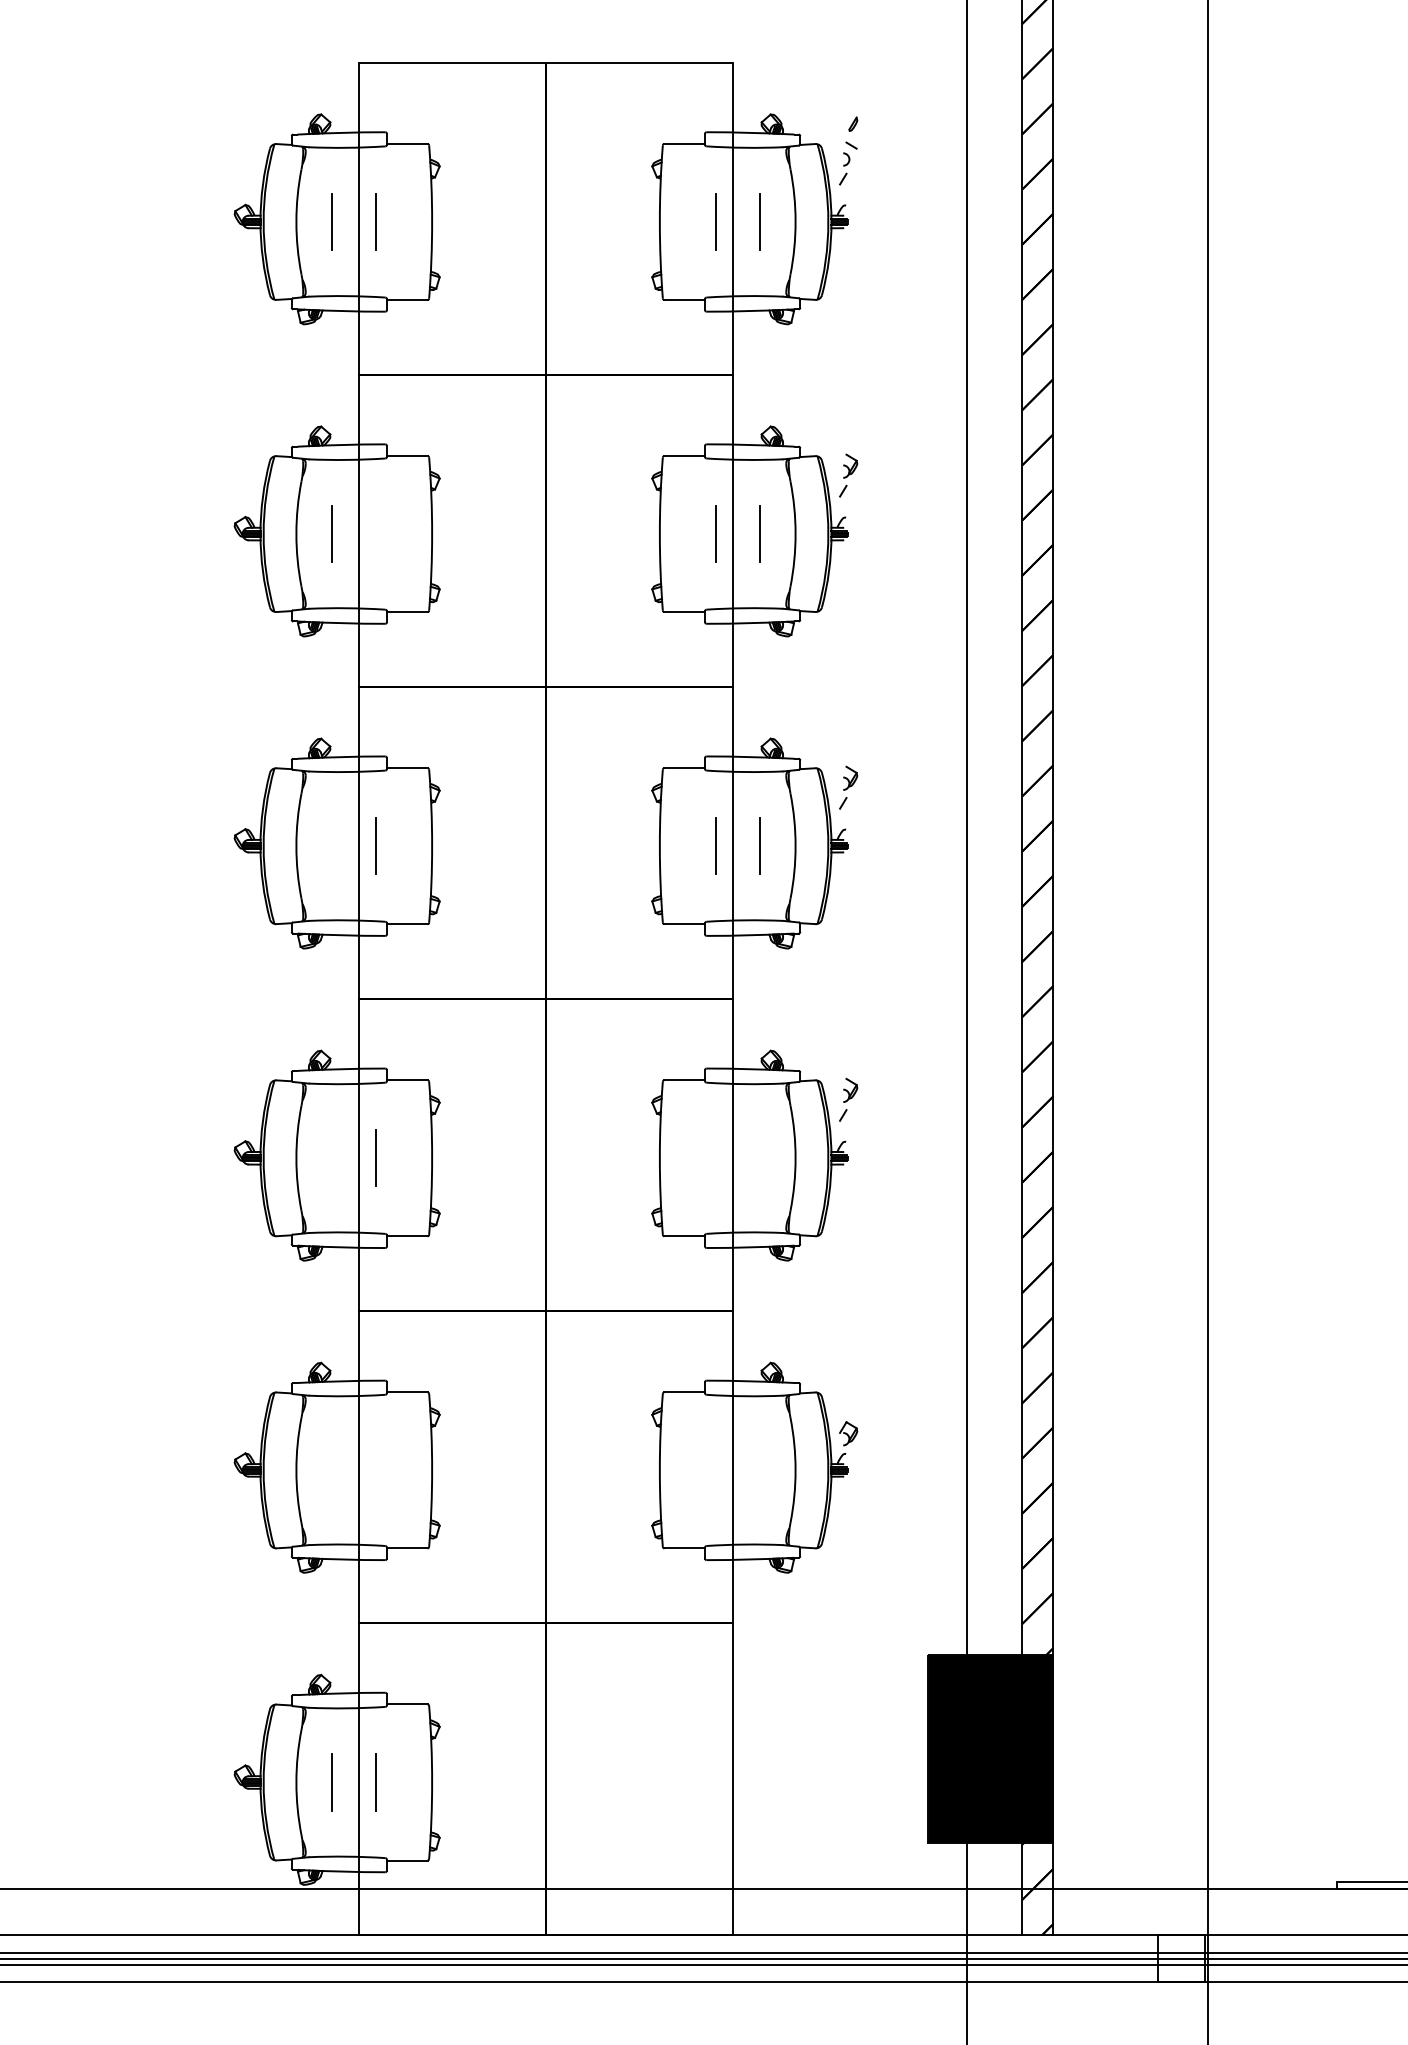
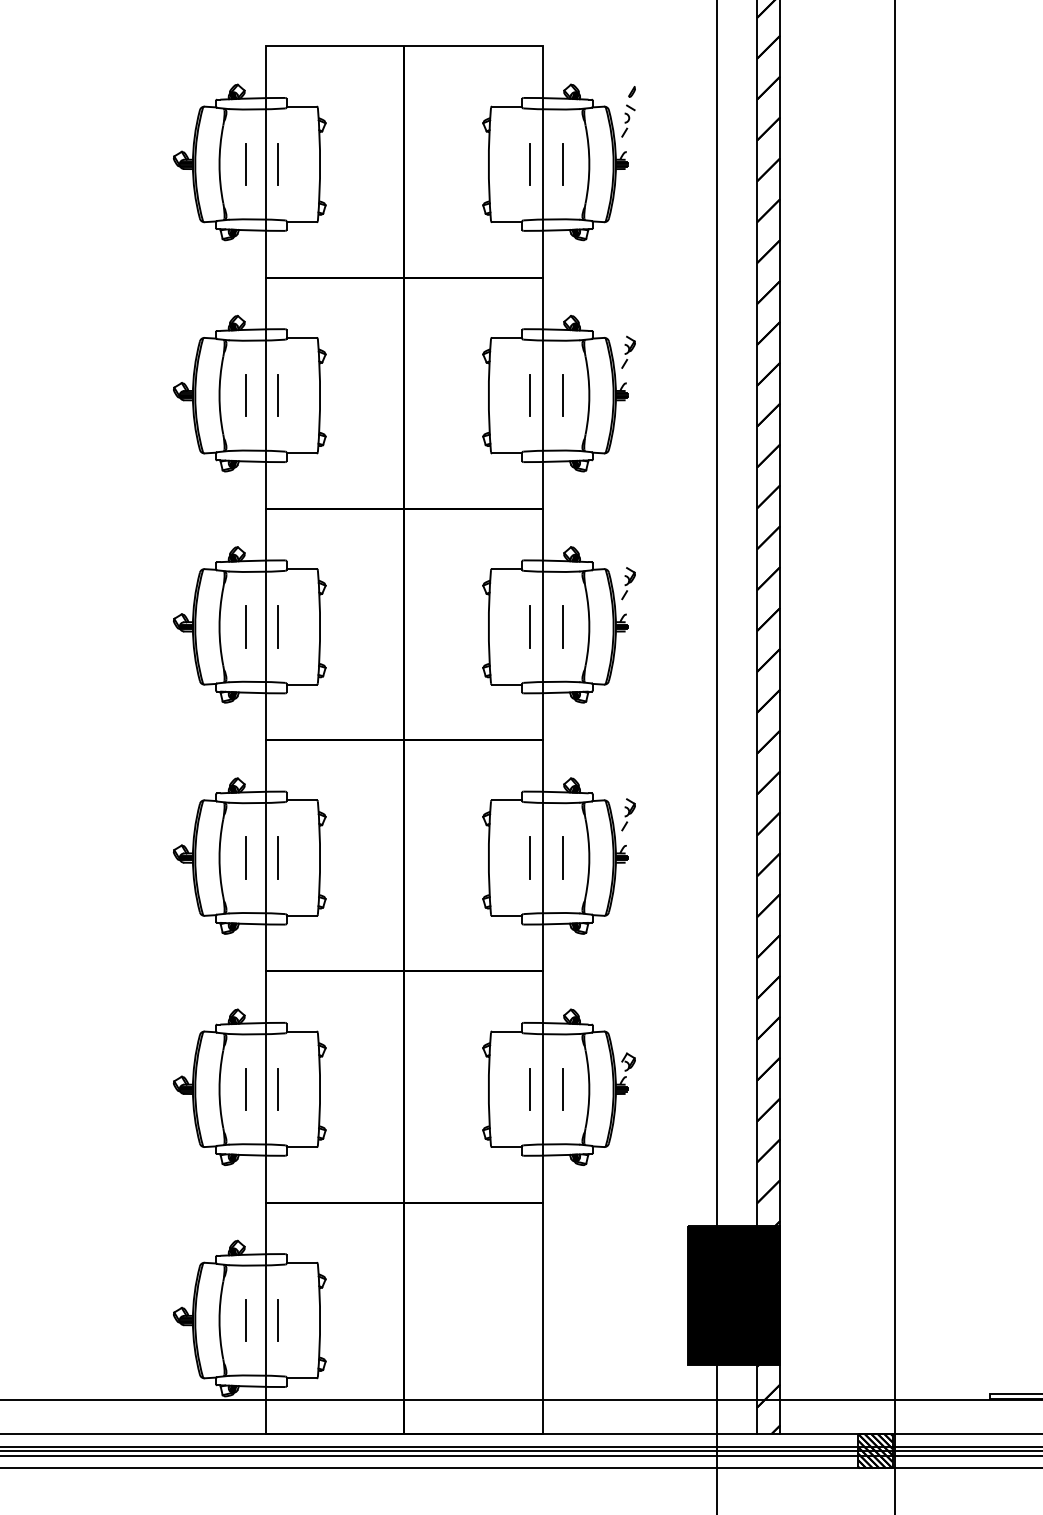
line: (375, 533) -> (278, 395), added
line: (332, 845) -> (246, 626), added
line: (332, 1157) -> (246, 857), added
line: (716, 1157) -> (530, 857), added
line: (759, 1157) -> (562, 857), added
line: (332, 1470) -> (246, 1089), added
line: (374, 1470) -> (277, 1089), added
line: (714, 1470) -> (529, 1089), added
line: (759, 1470) -> (562, 1089), added
hatch: (1180, 1957) -> (874, 1450), added

